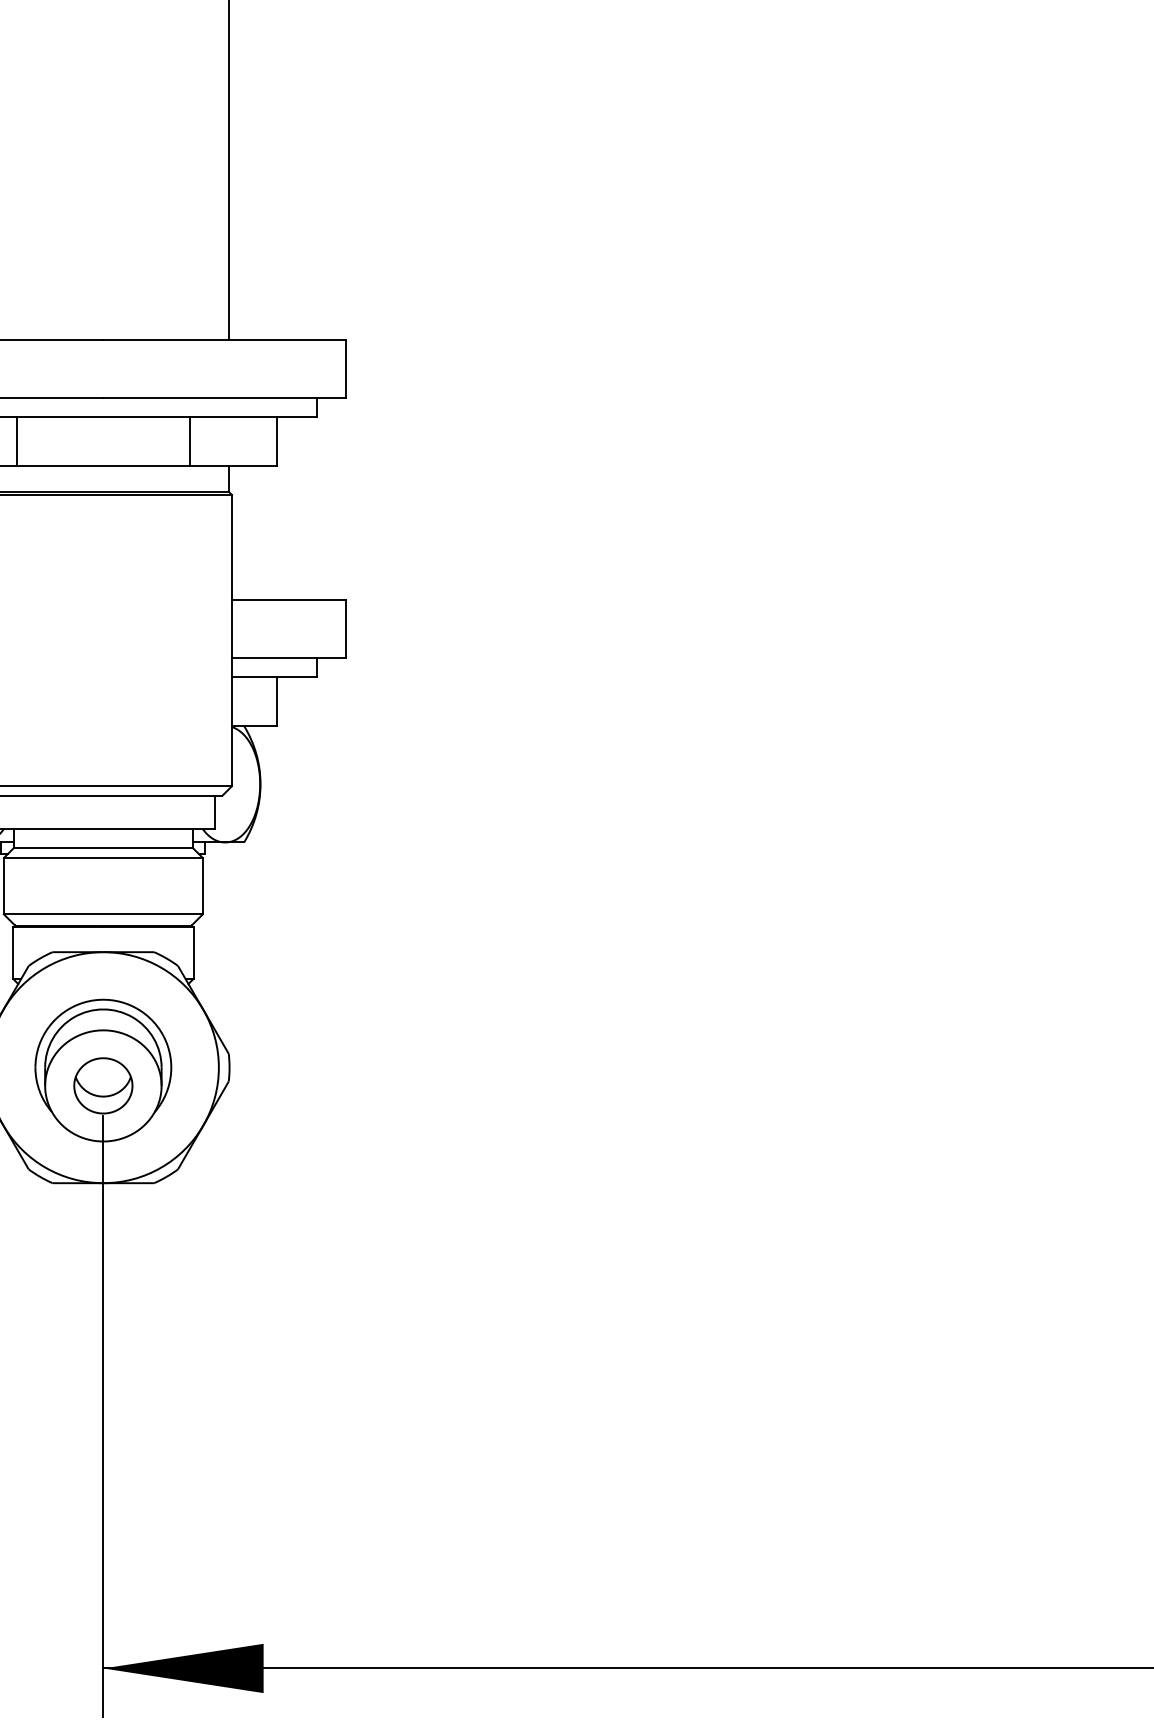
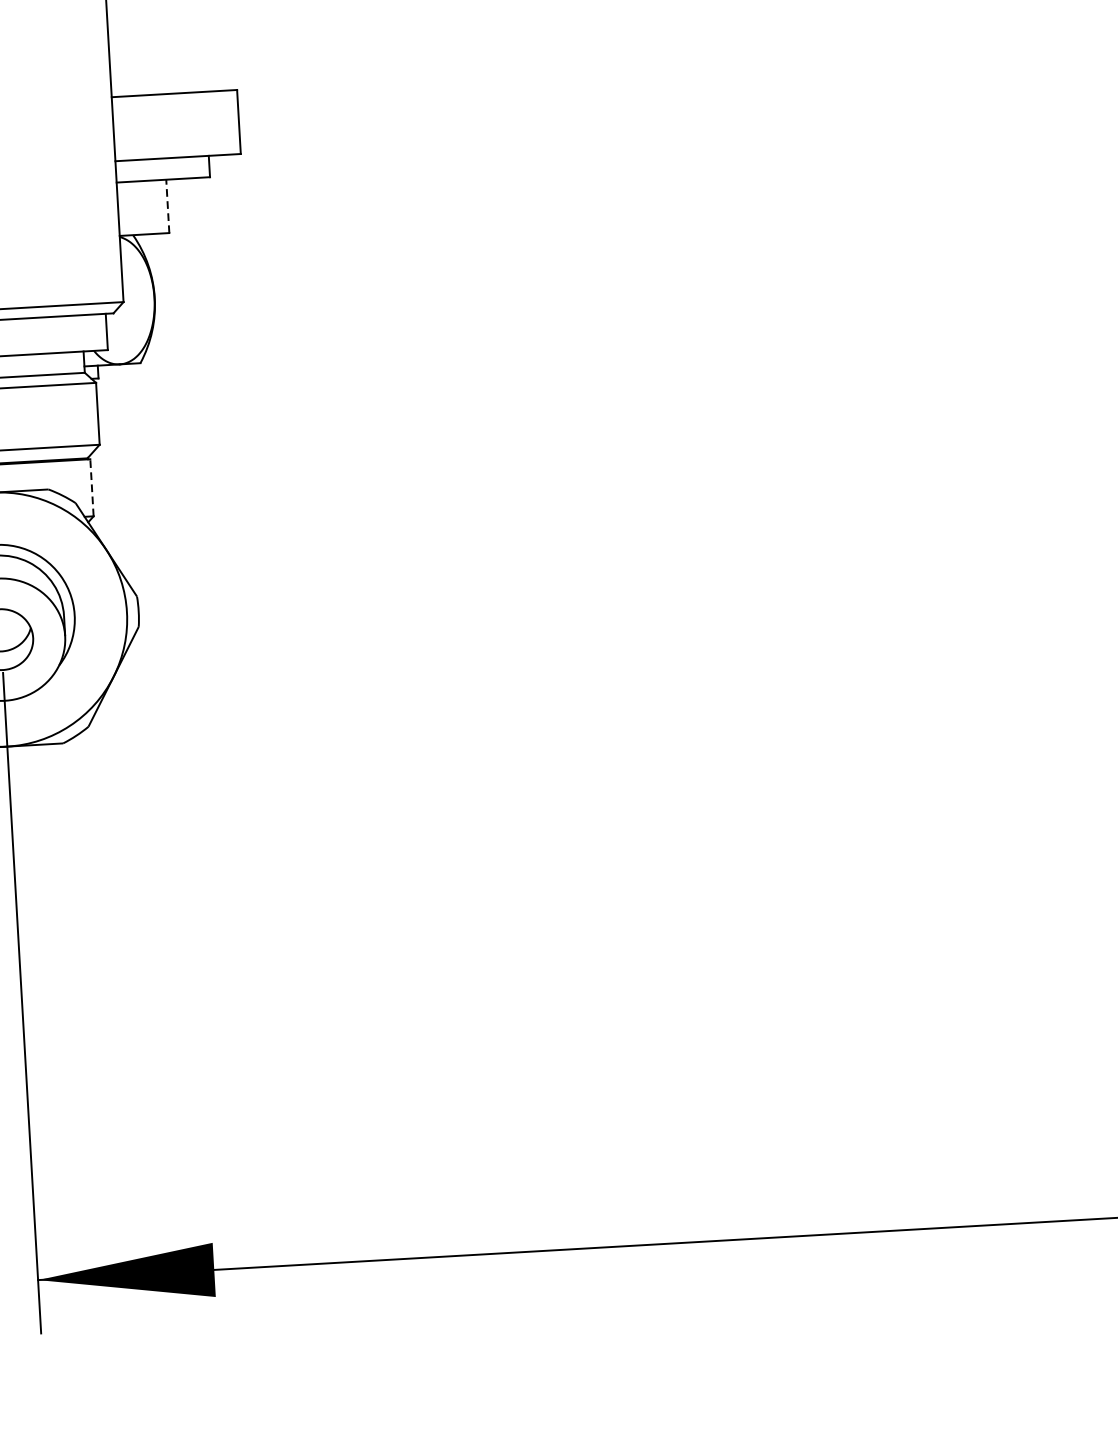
line: (277, 701) -> (168, 206), solid -> dashed
line: (193, 952) -> (91, 487), solid -> dashed

